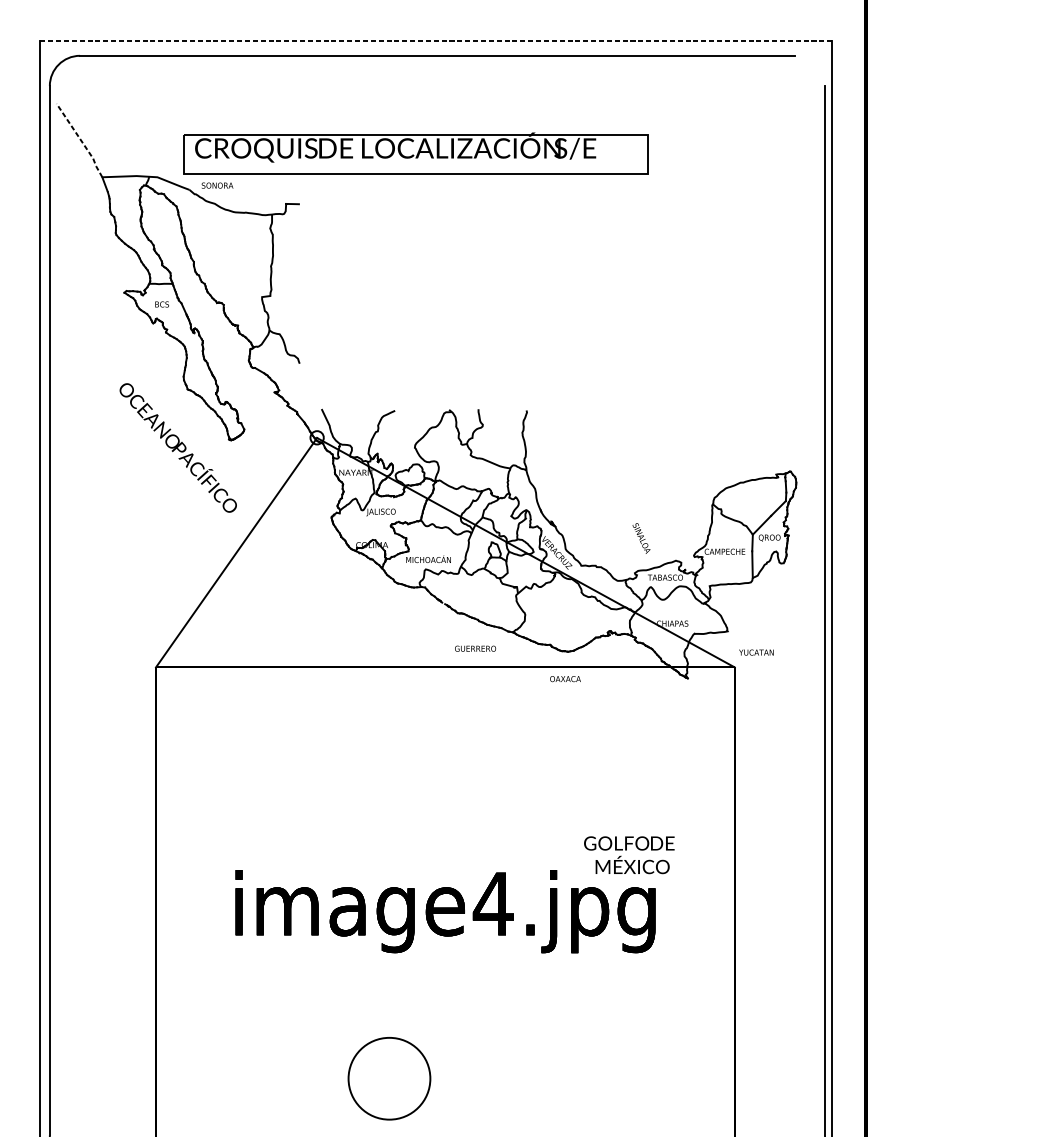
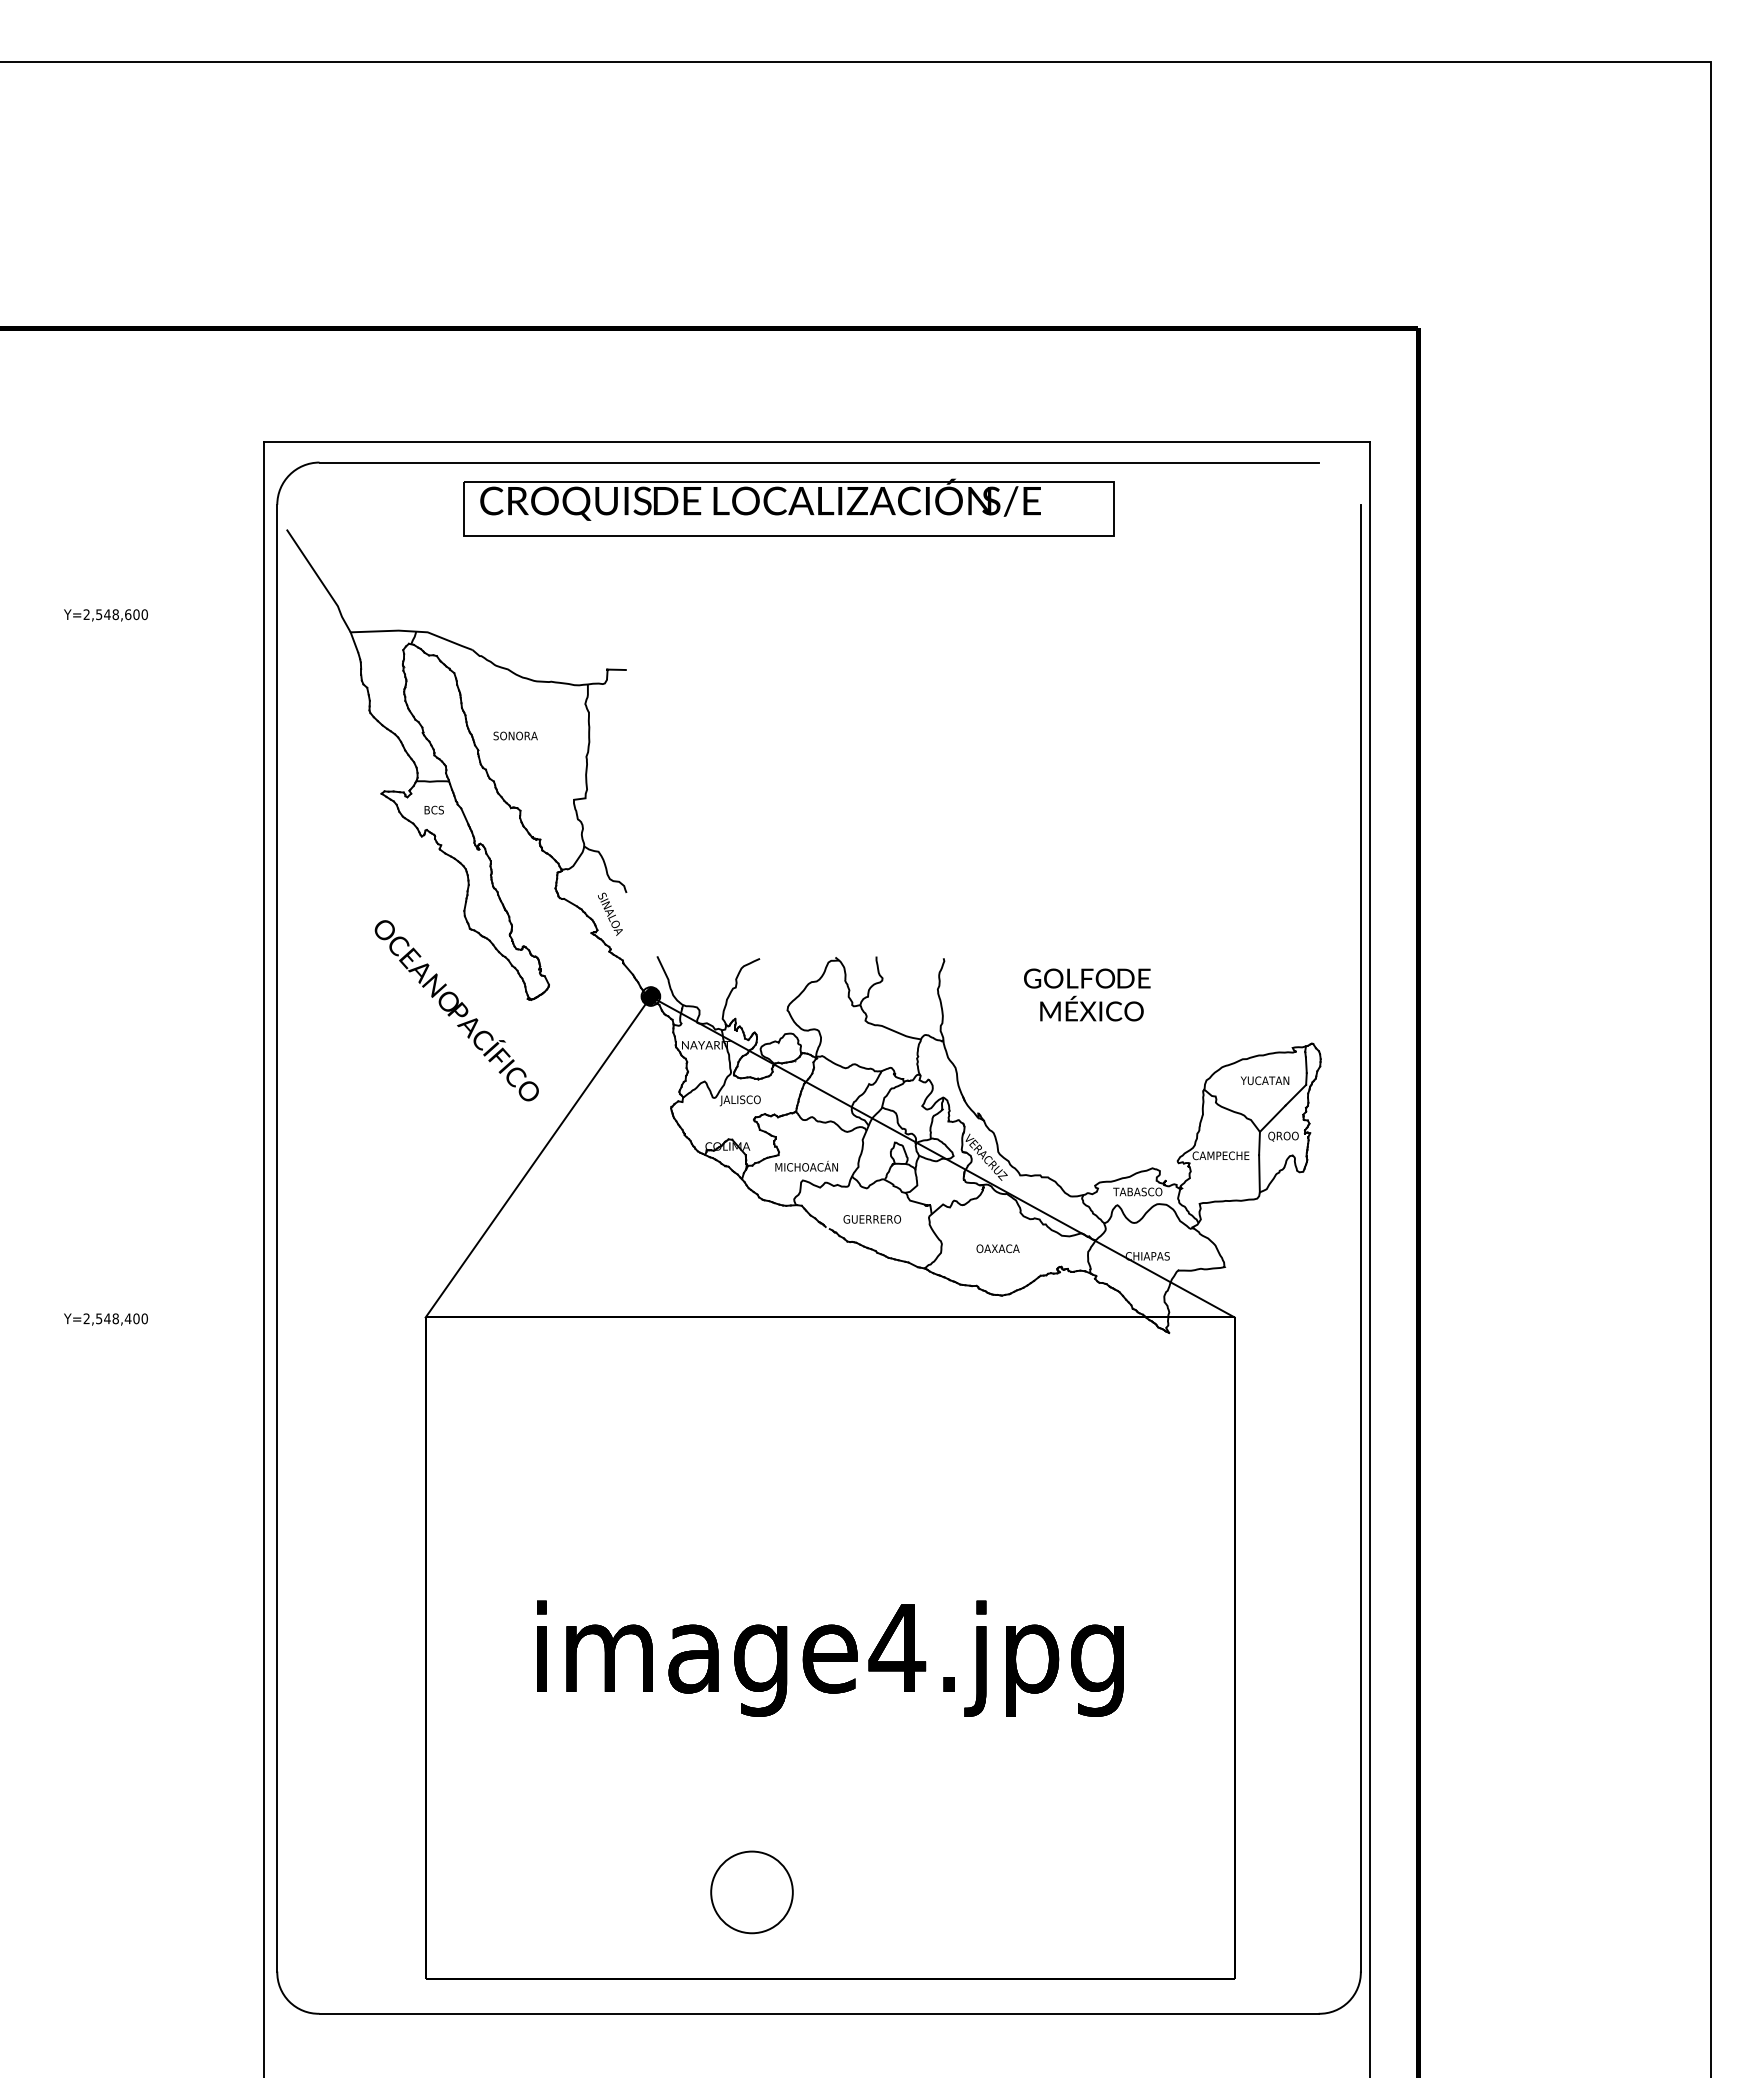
line: (436, 40) -> (817, 441), dashed -> solid
line: (80, 140) -> (320, 580), dashed -> solid
part: (415, 153) -> (788, 507), moved
text: (217, 185) -> (515, 735), moved
hatch: (316, 437) -> (650, 996), added
text: (641, 537) -> (610, 913), moved
text: (475, 648) -> (872, 1219), moved
text: (756, 652) -> (1264, 1080), moved
text: (565, 678) -> (997, 1248), moved
text: (629, 854) -> (1087, 994), moved
circle: (389, 1078) -> (751, 1892), size x0.71

